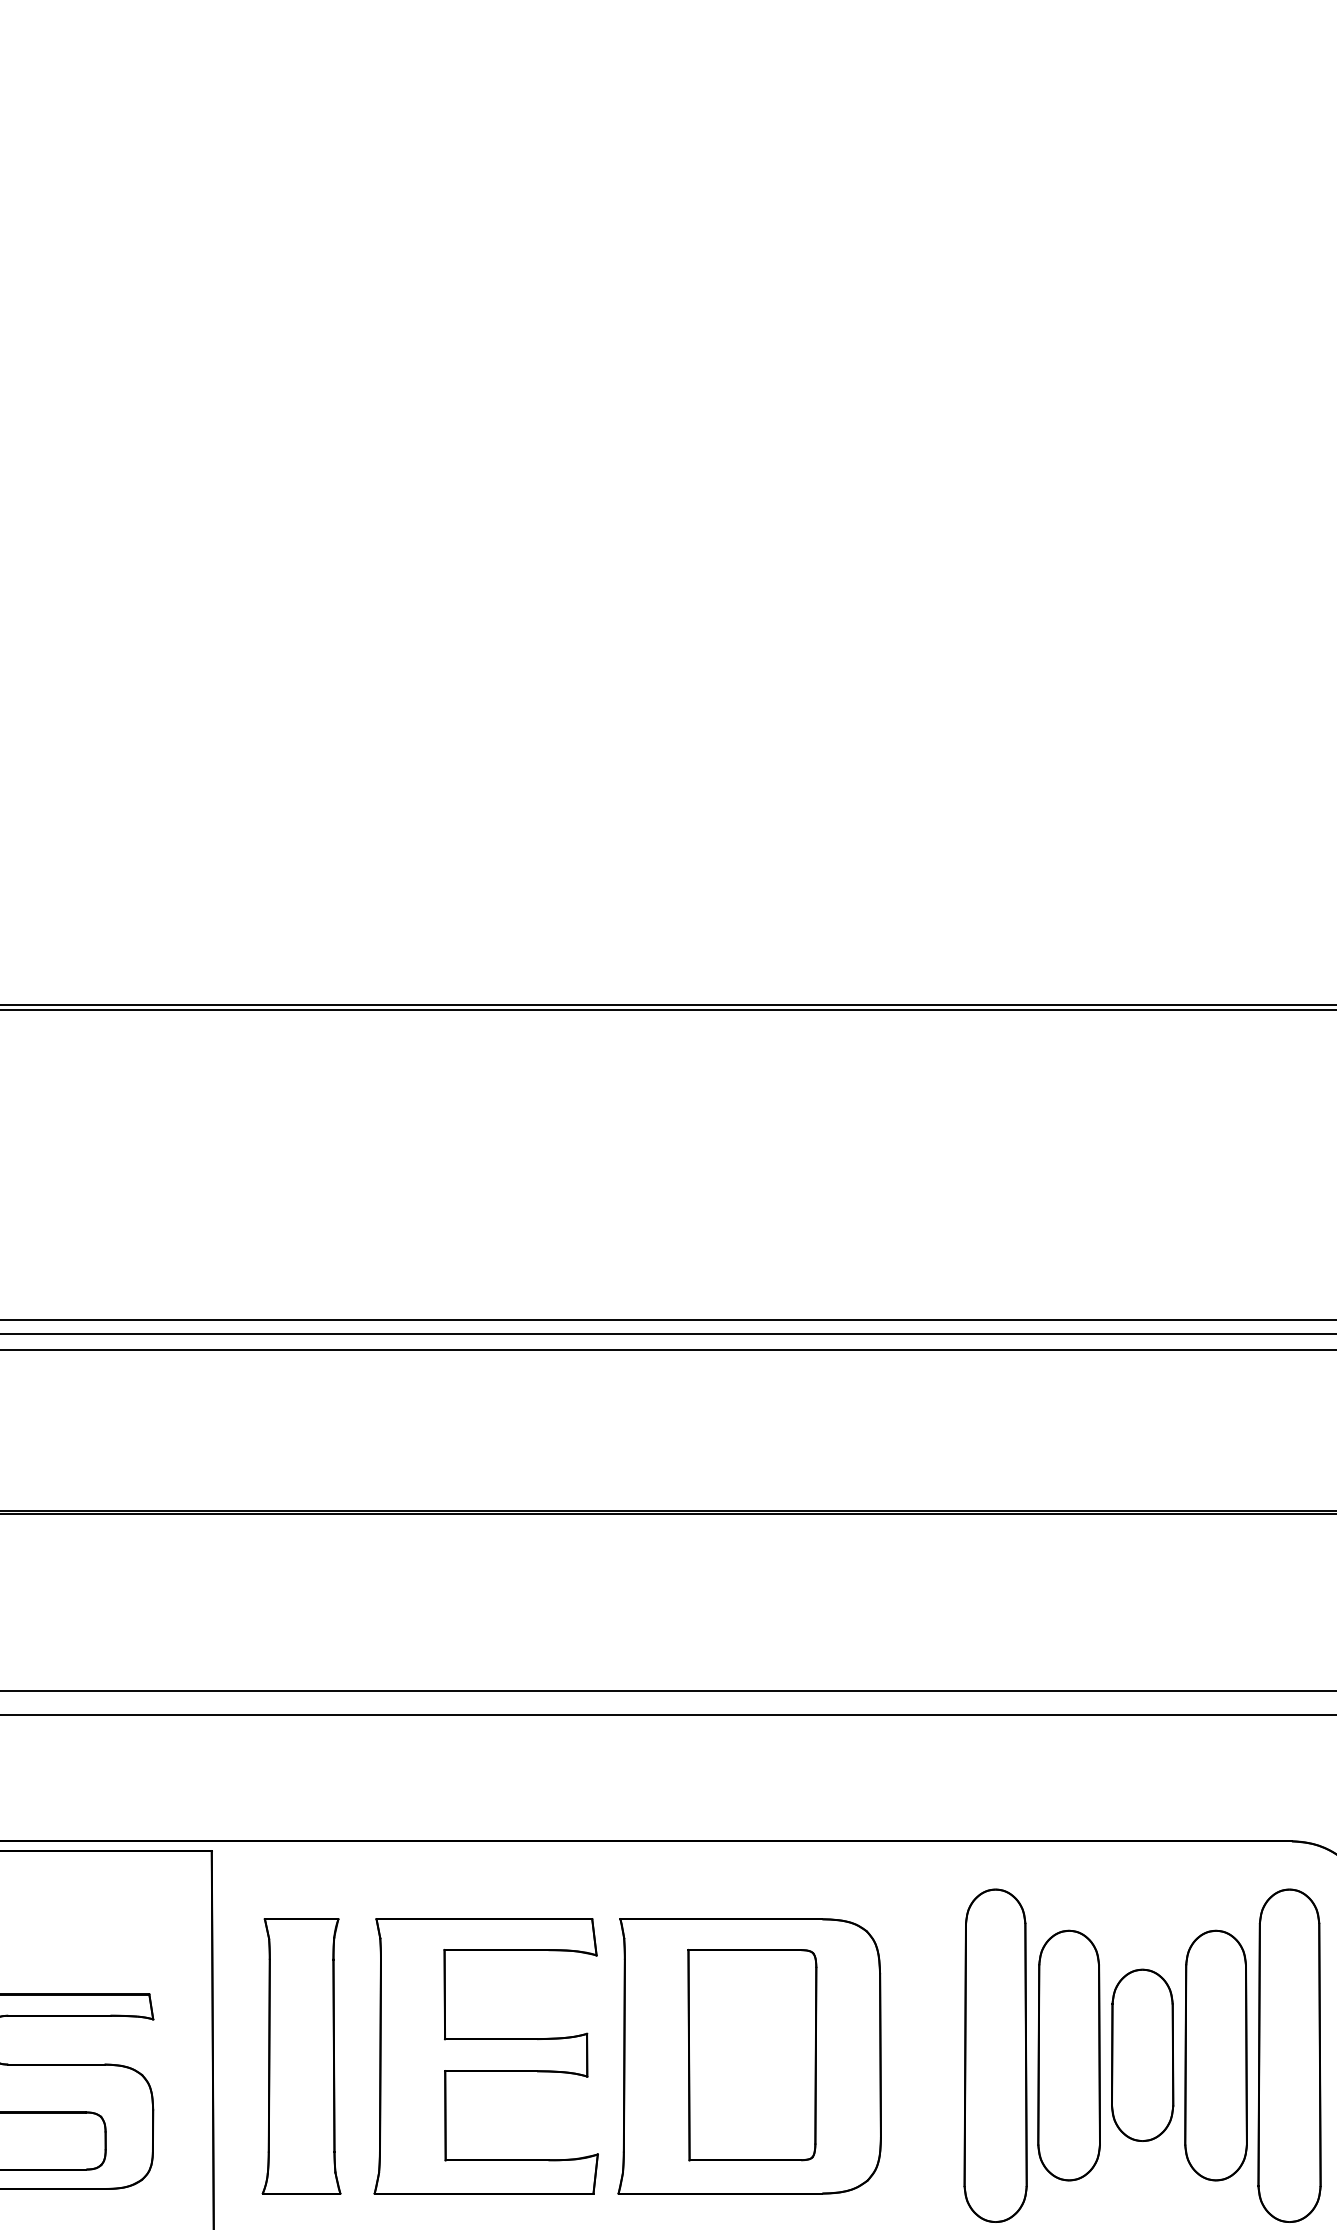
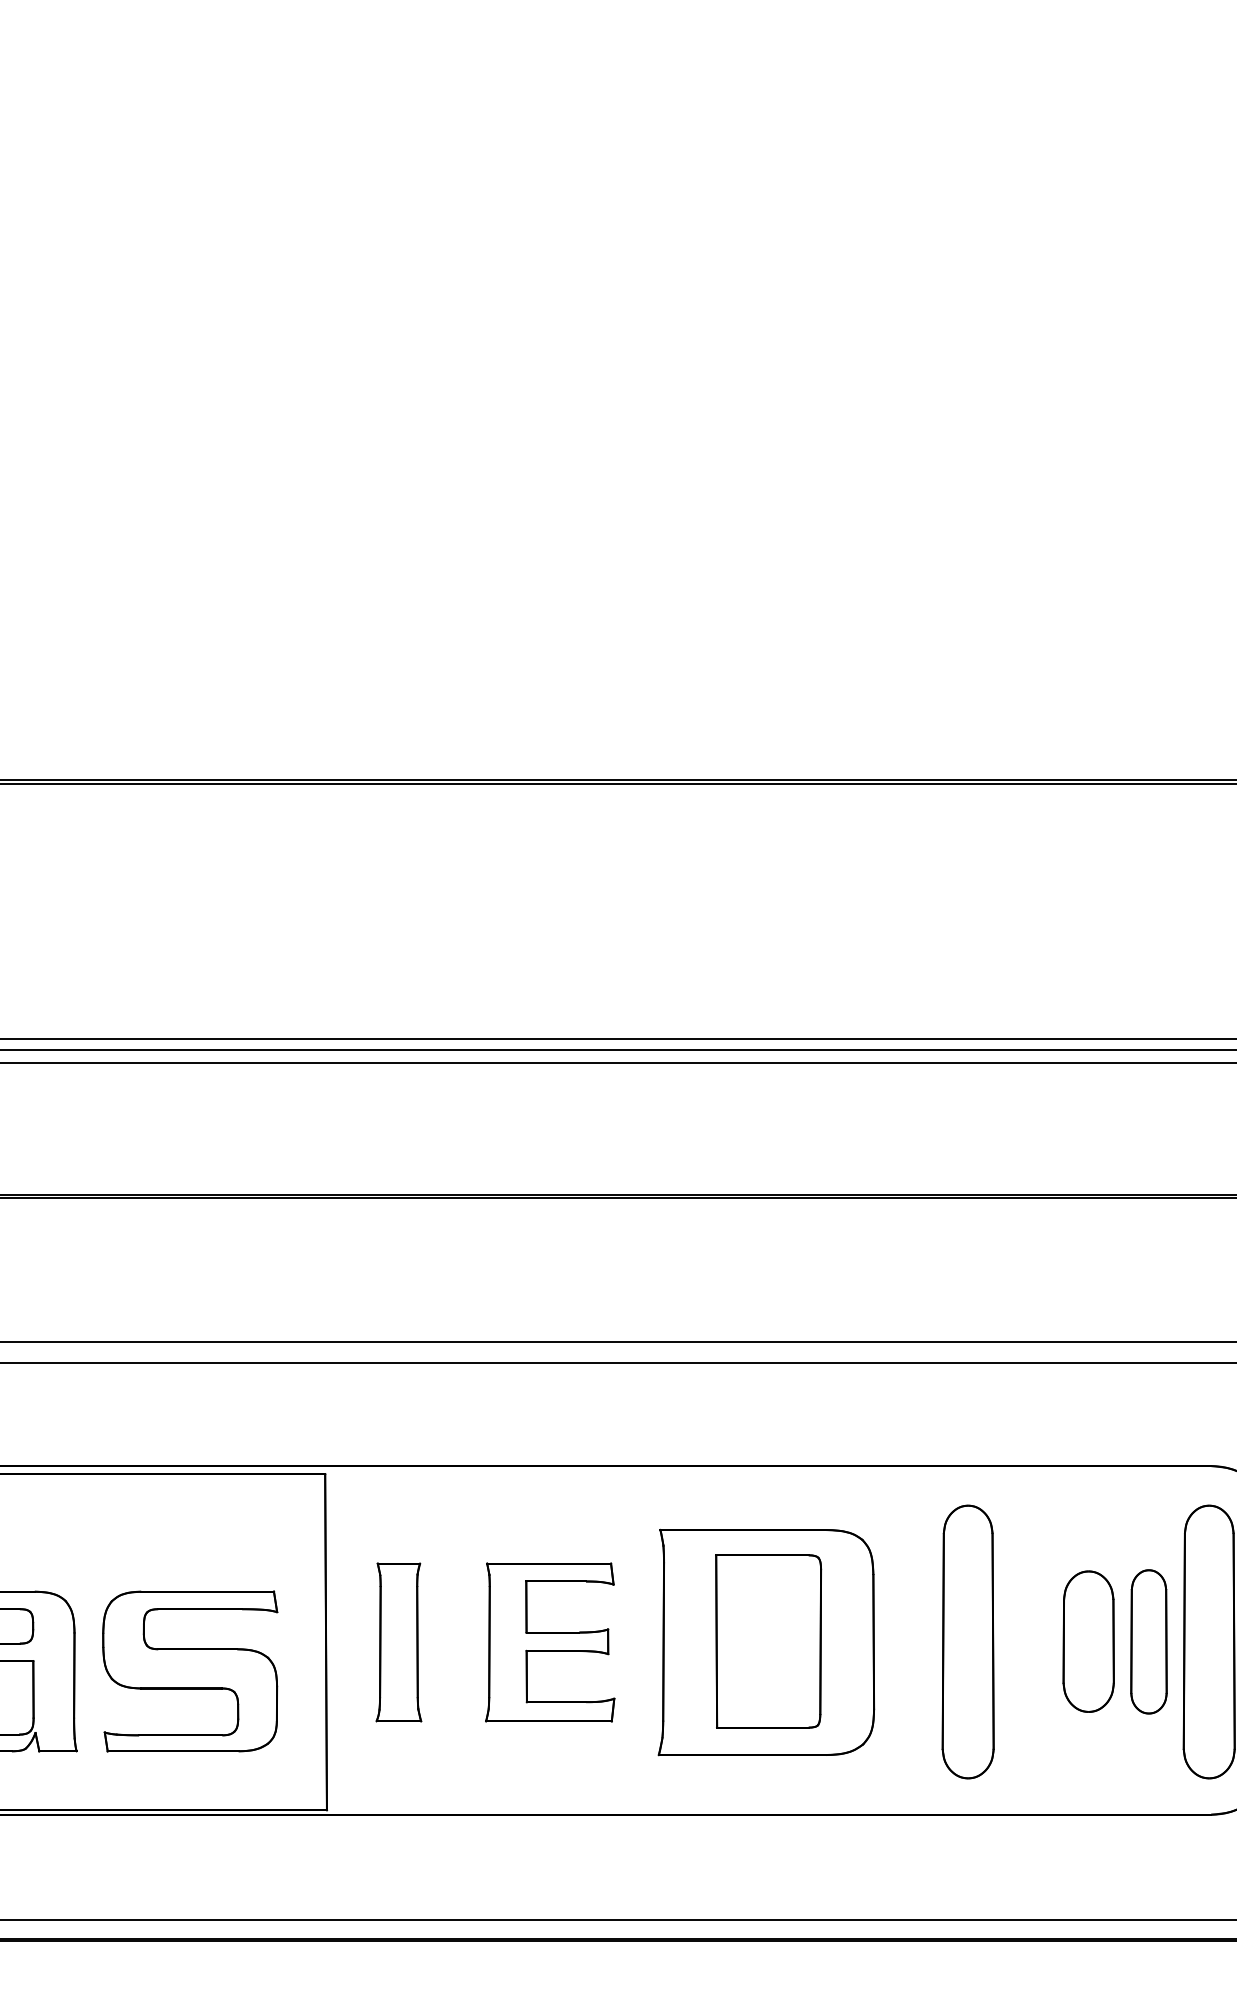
part: (1069, 2055) -> (1028, 1641), removed
part: (1215, 2055) -> (1148, 1641), size x0.7
part: (301, 2056) -> (398, 1642), size x0.7
part: (485, 2056) -> (549, 1642), size x0.7

